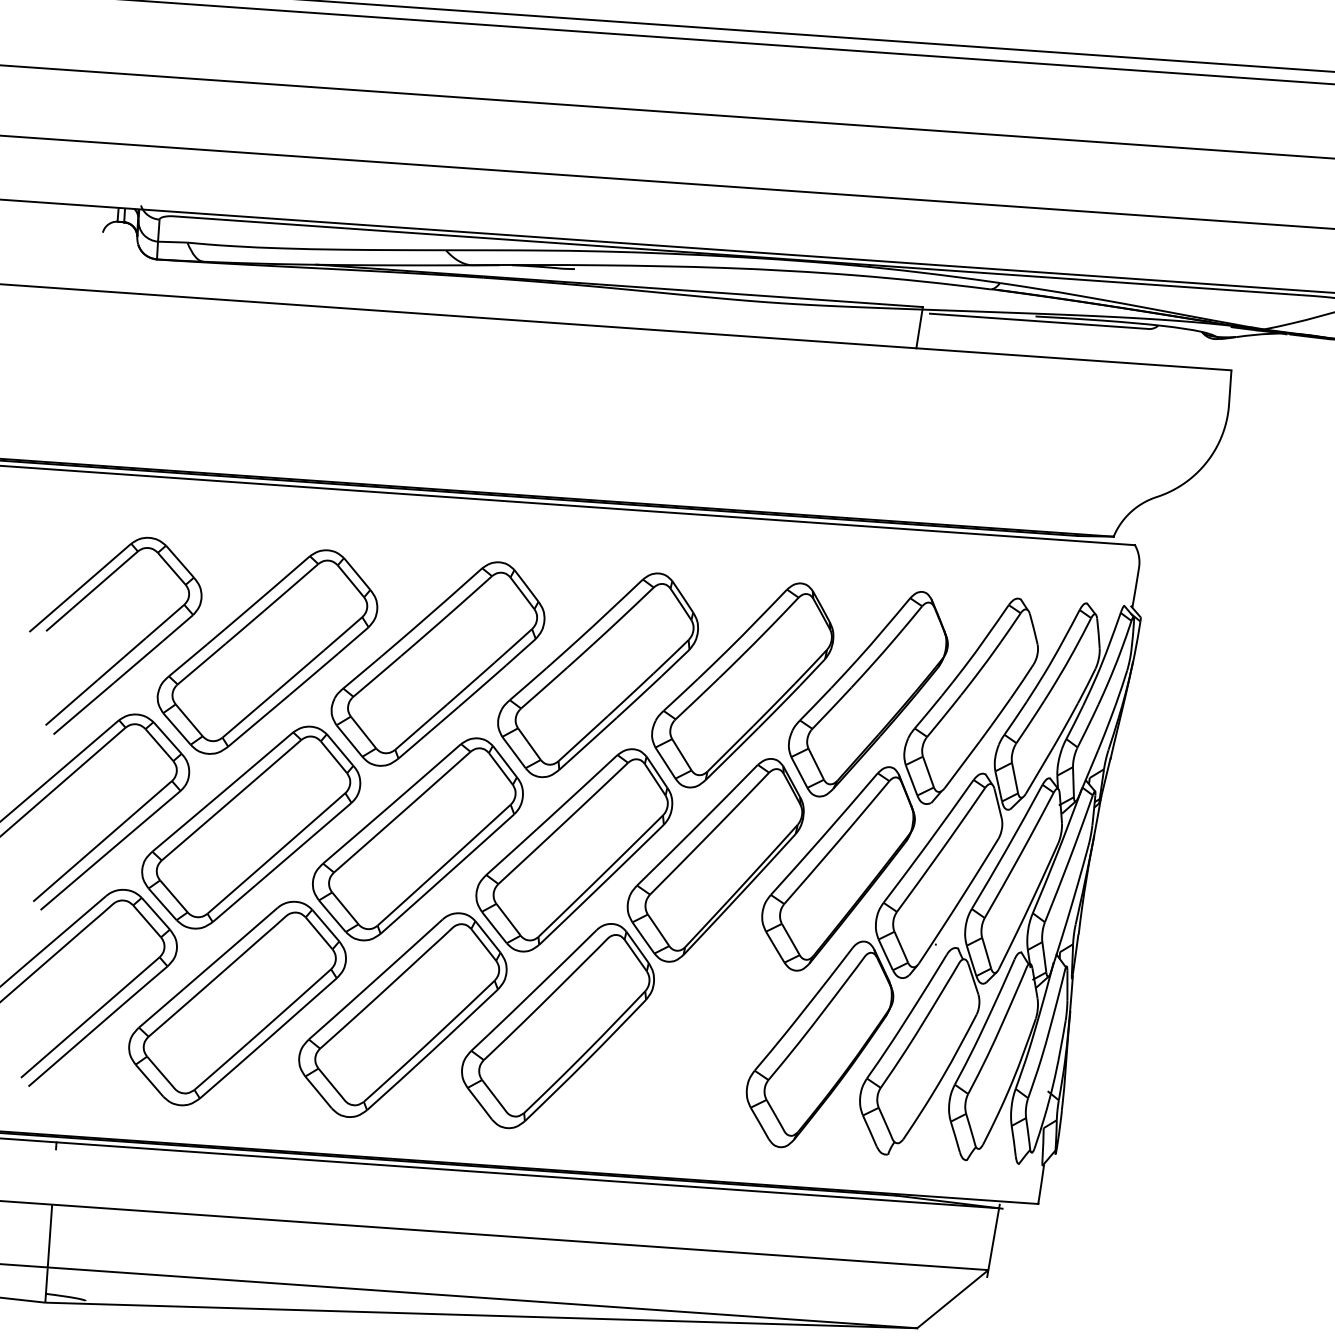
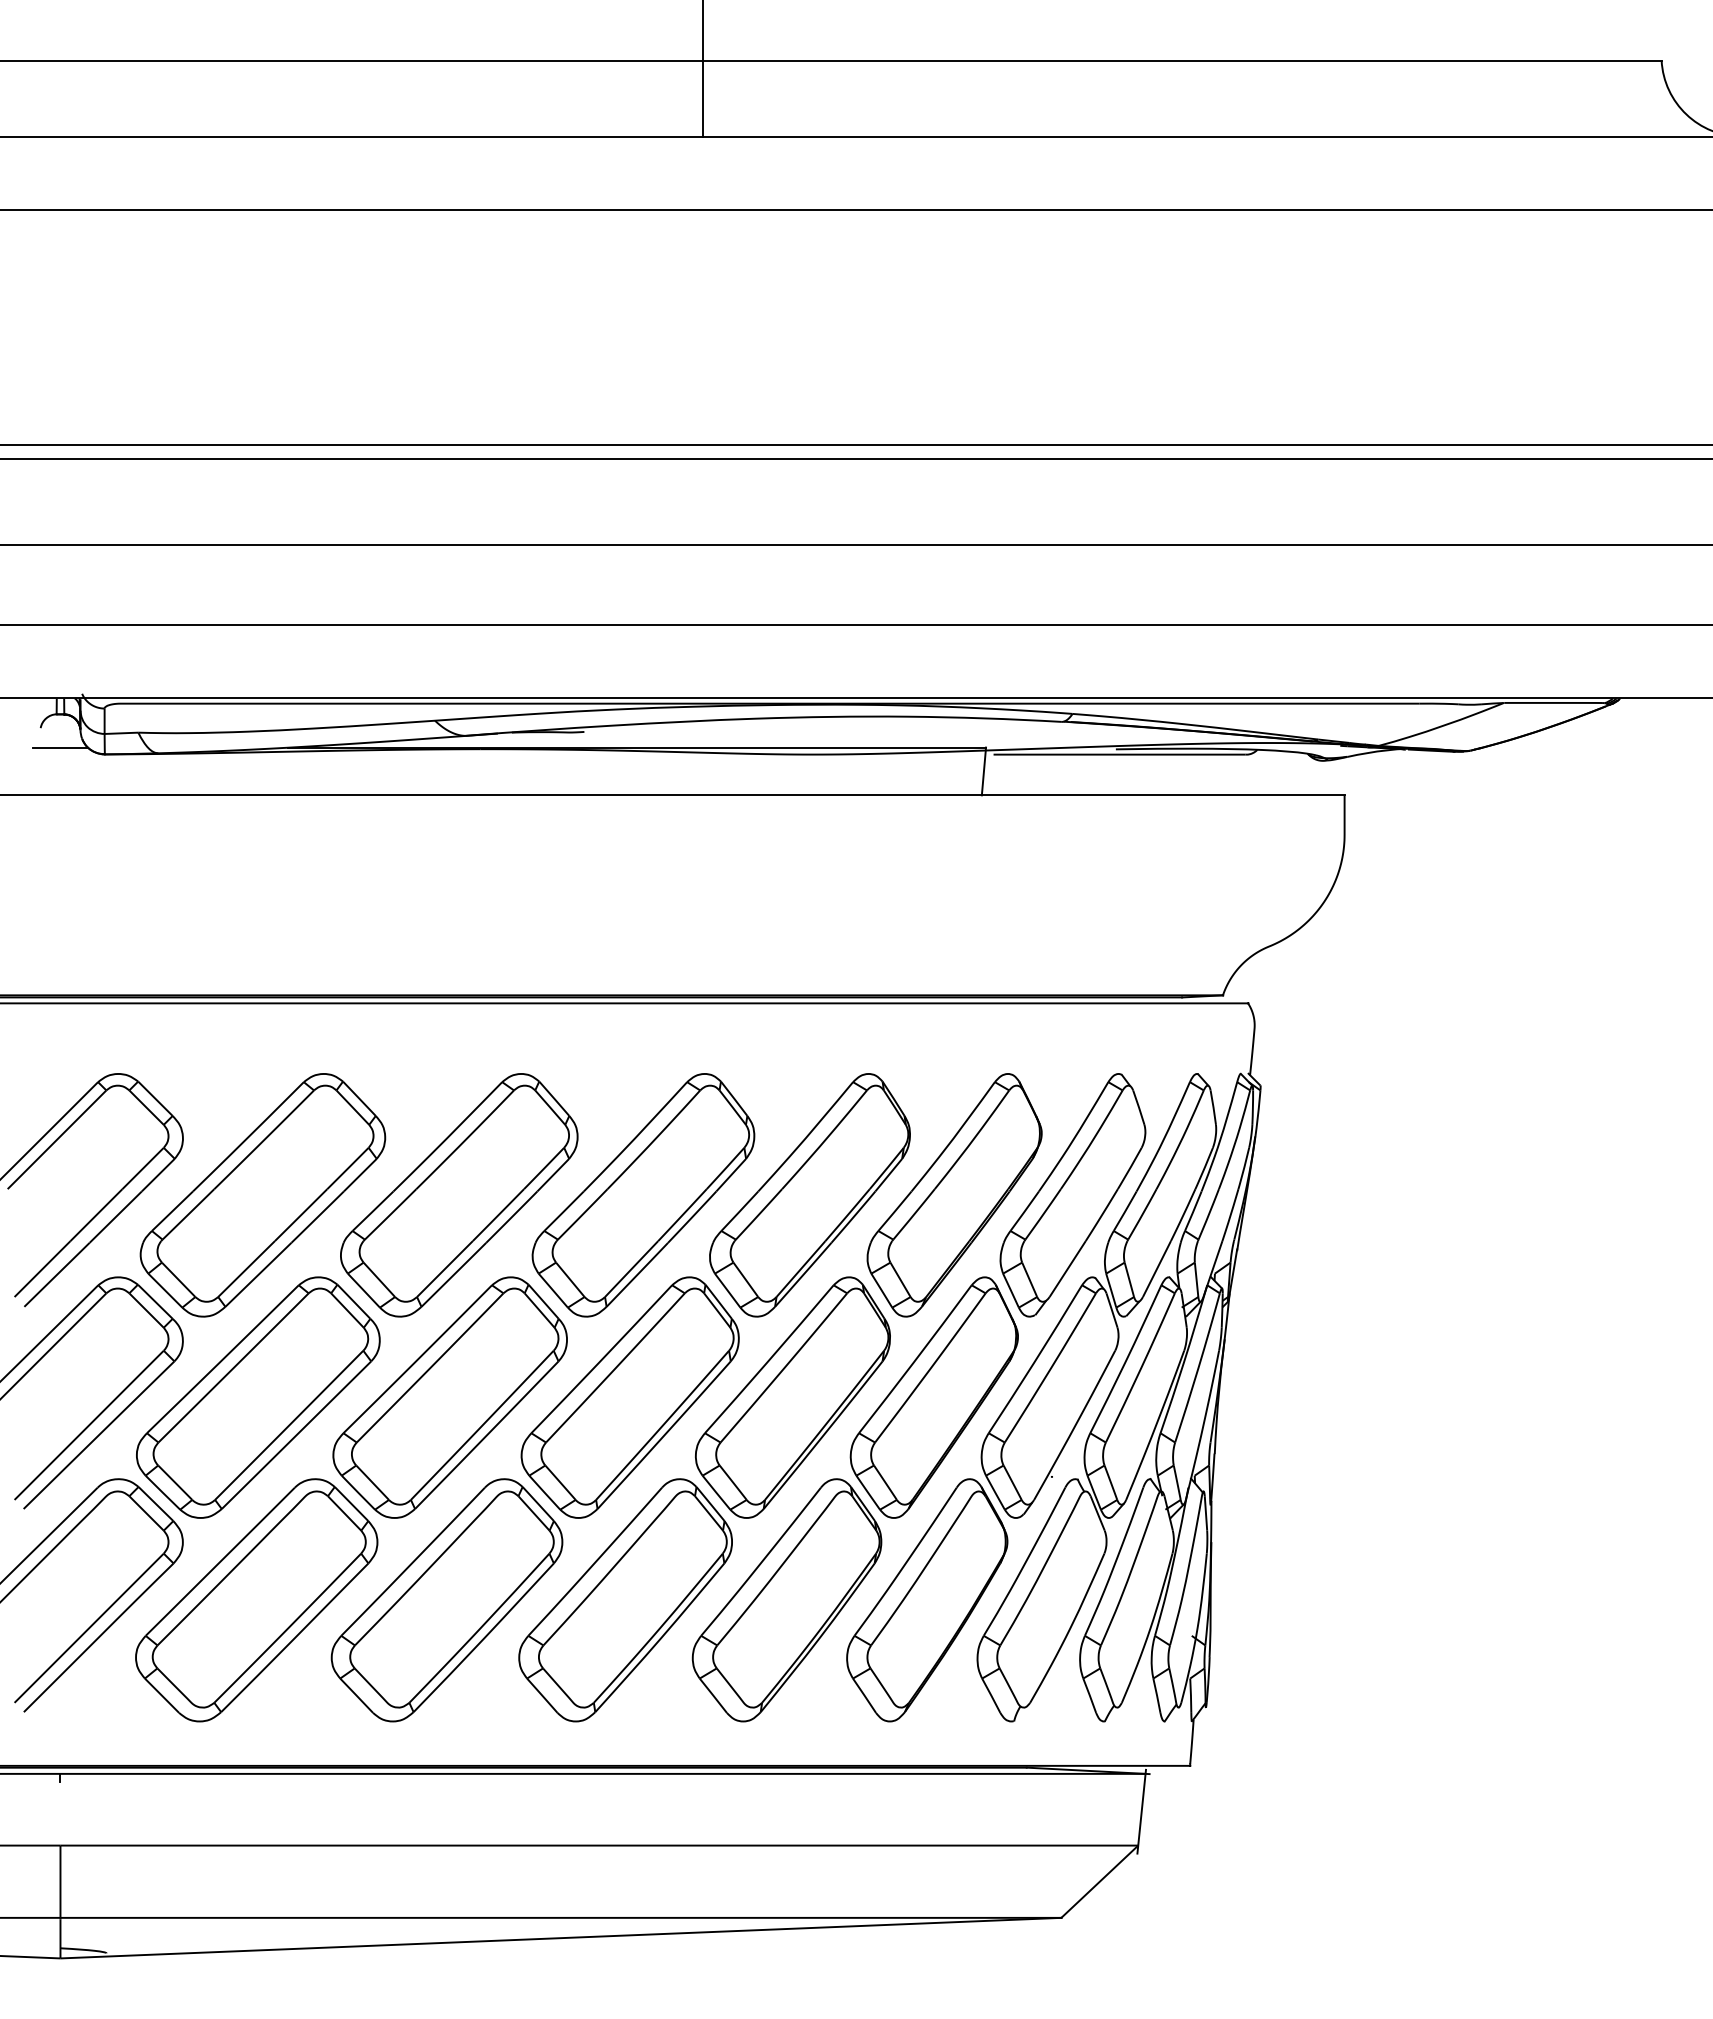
line: (118, 250) -> (59, 747), added
part: (697, 1035) -> (786, 1600), added

